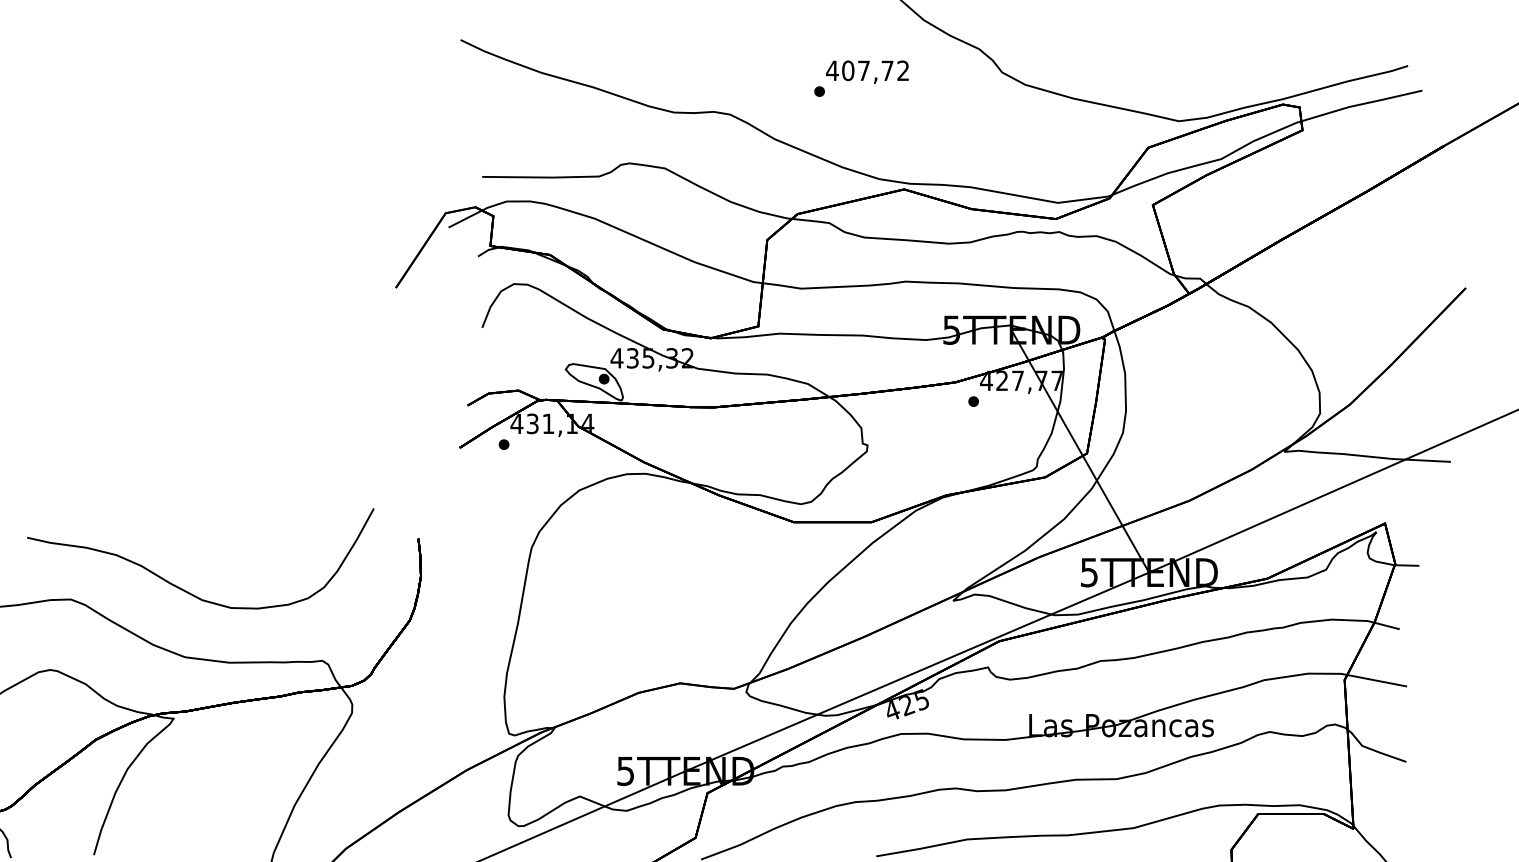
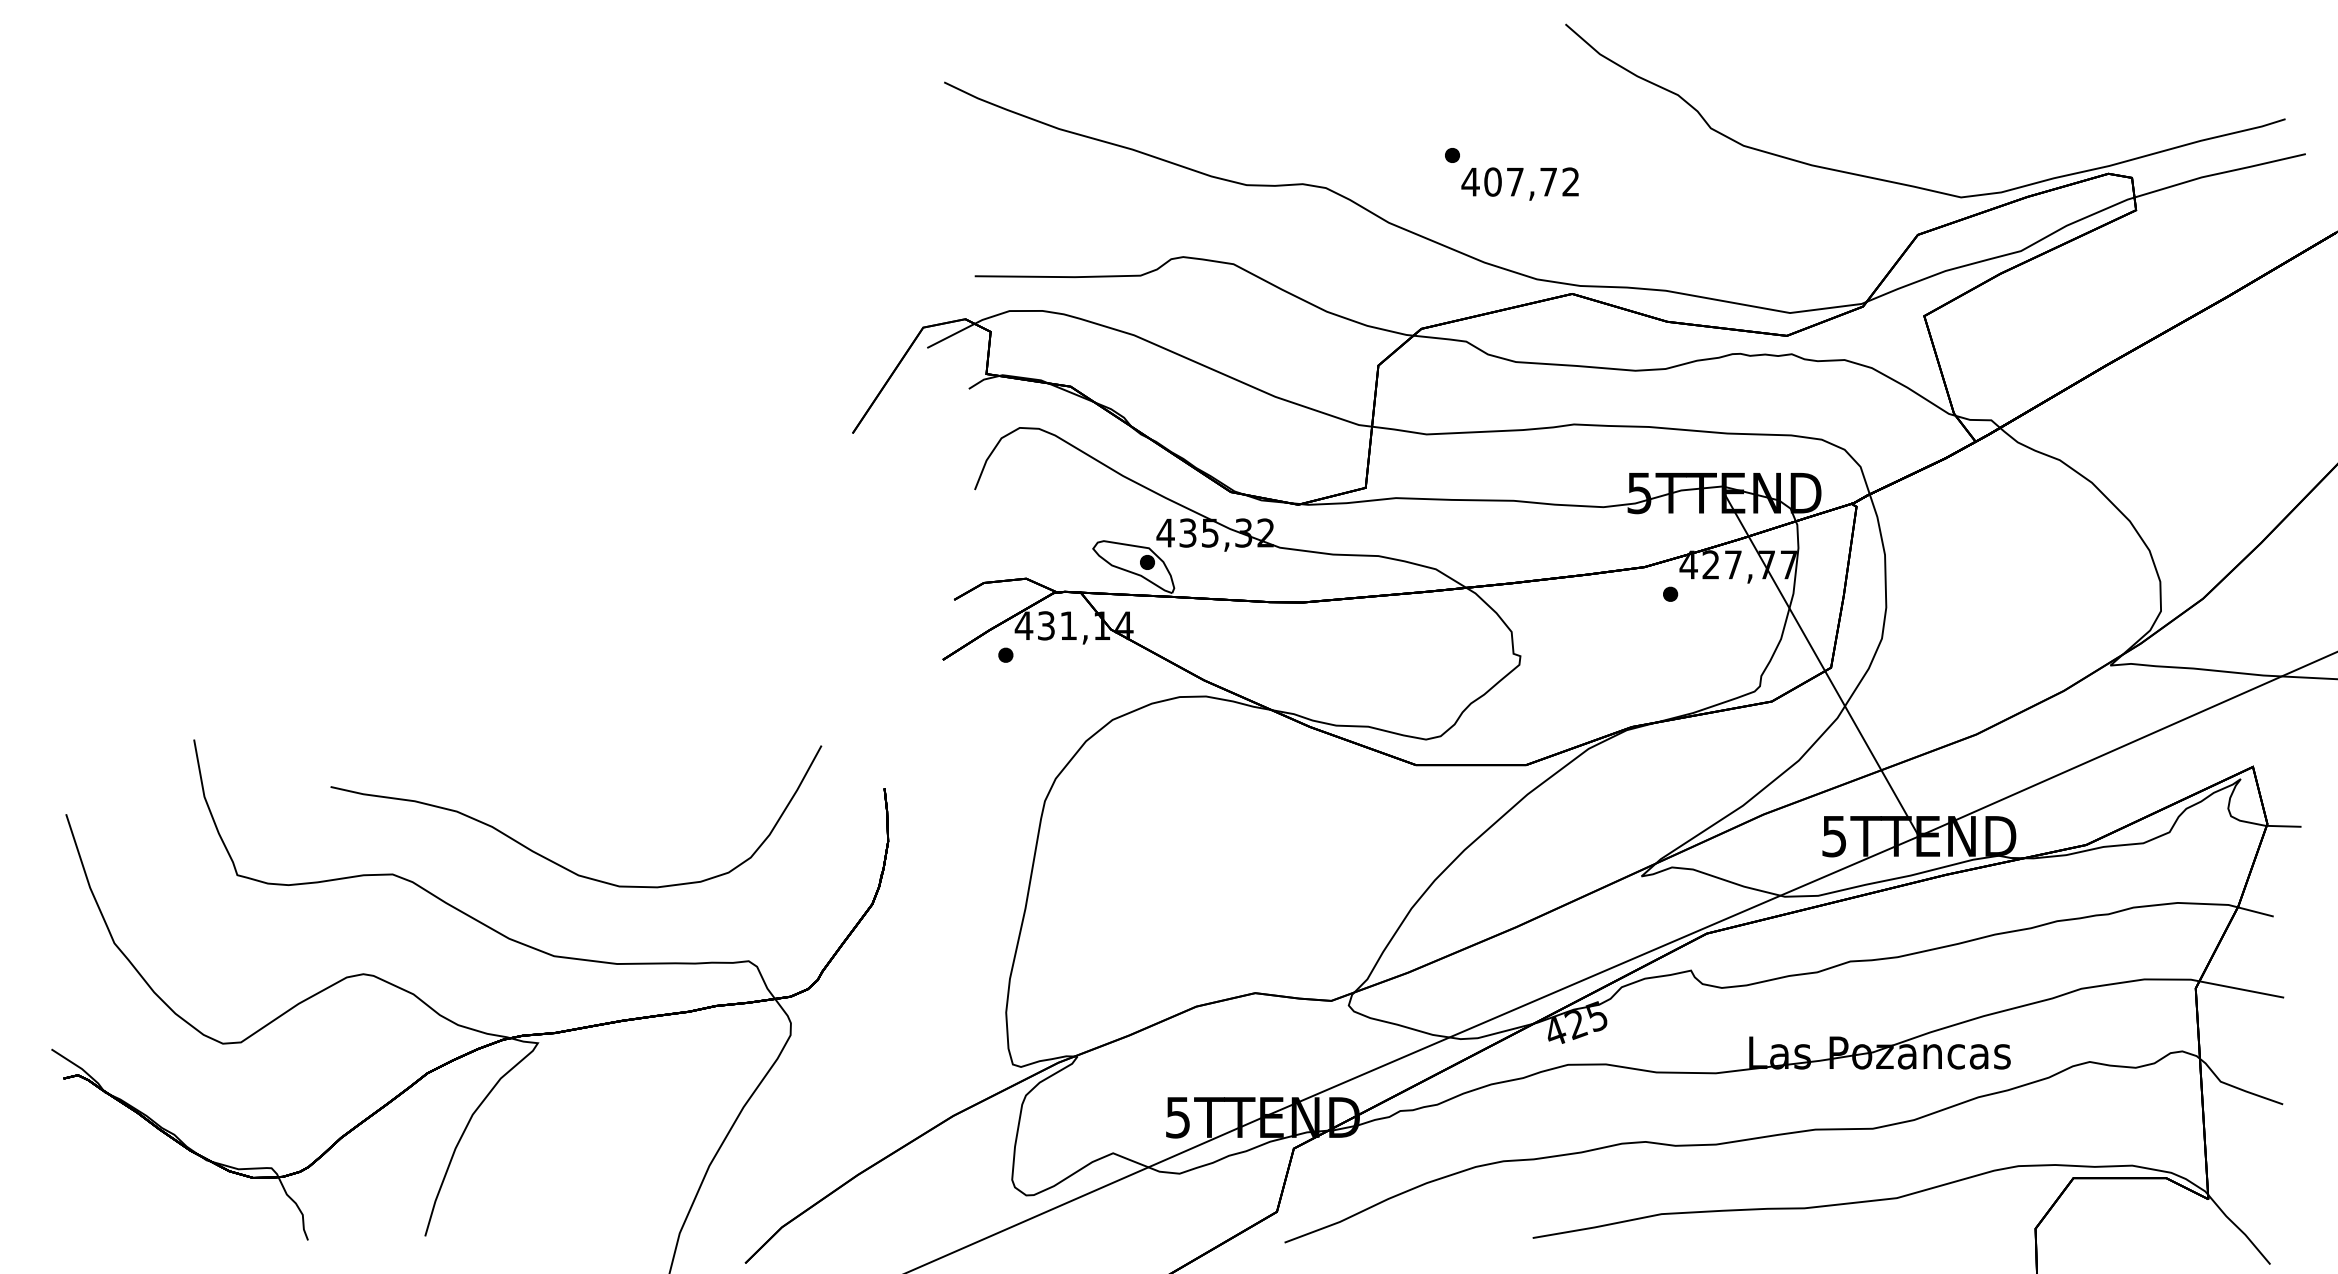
text: (866, 71) -> (1519, 183), moved

